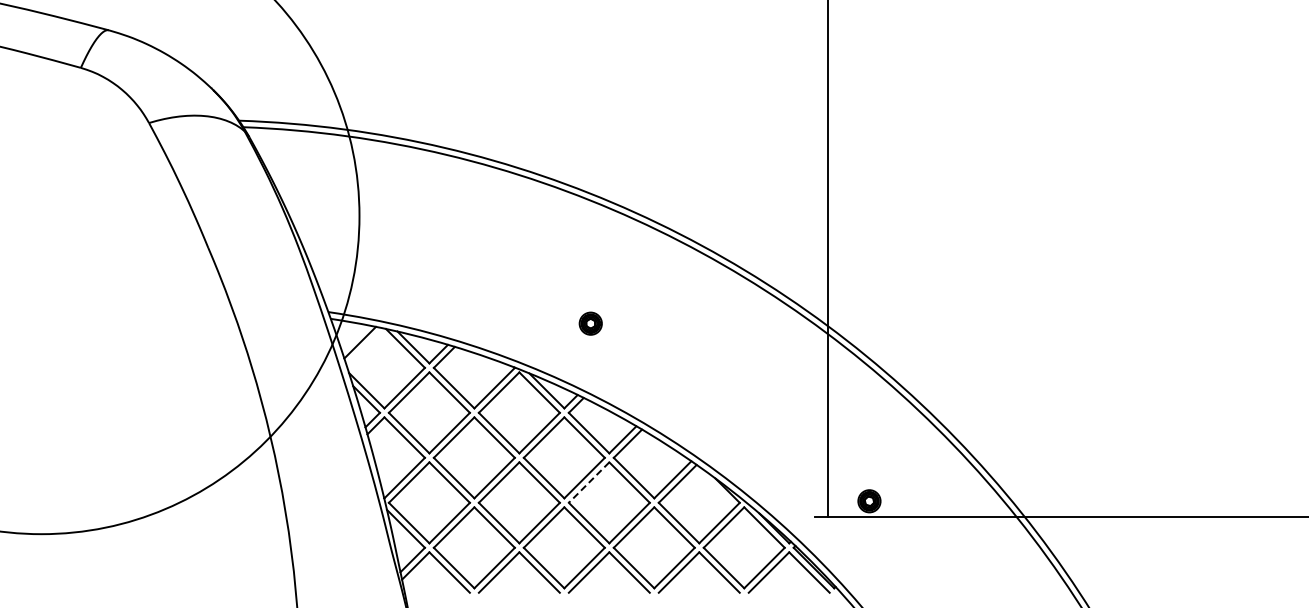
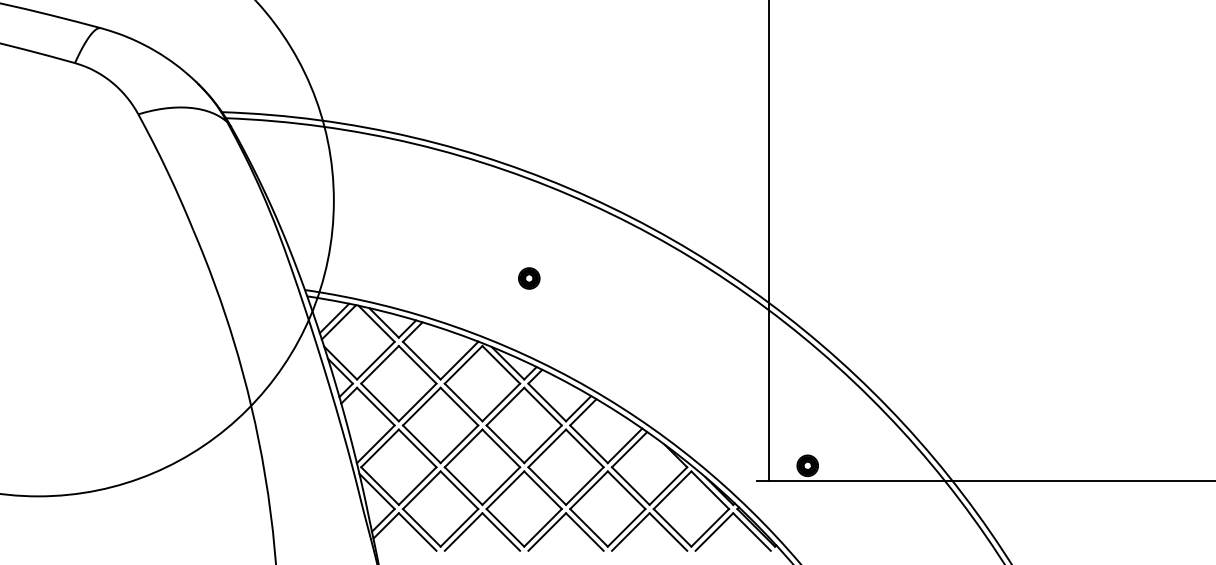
part: (590, 323) -> (529, 278), moved
line: (364, 346) -> (338, 321), added
line: (589, 482) -> (547, 448), dashed -> solid

